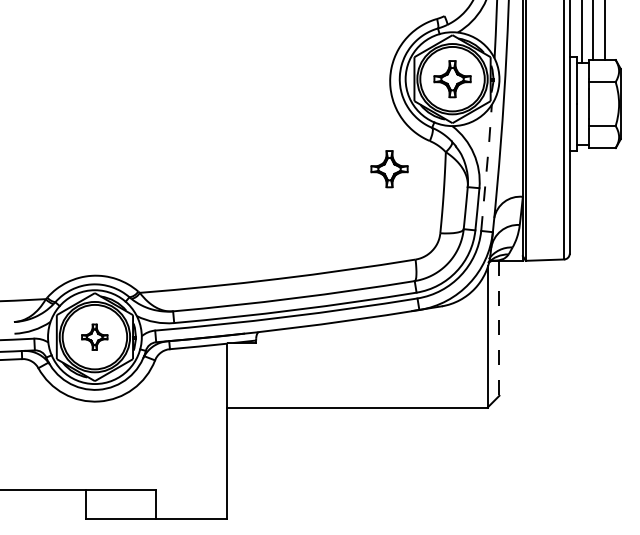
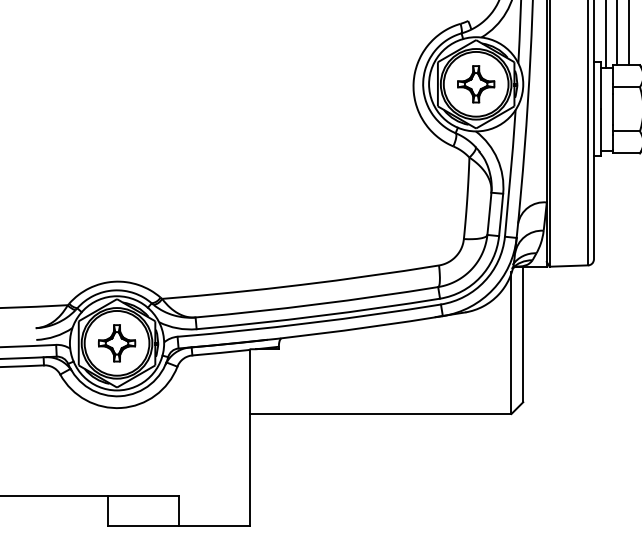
line: (486, 166) -> (510, 171), dashed -> solid
part: (389, 169) -> (412, 175), removed
line: (499, 328) -> (523, 334), dashed -> solid
part: (94, 337) -> (116, 343), size x1.43

